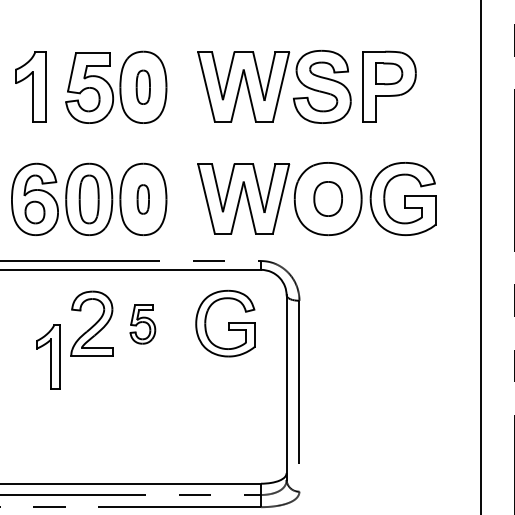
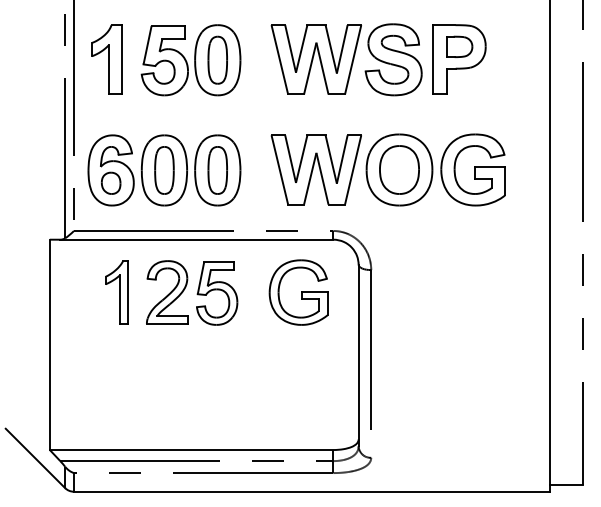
part: (143, 86) -> (217, 59), size x1.43
part: (328, 198) -> (399, 169), size x1.43
part: (143, 199) -> (217, 170), size x1.67
part: (143, 324) -> (217, 293), size x1.67
part: (47, 357) -> (116, 292), moved

